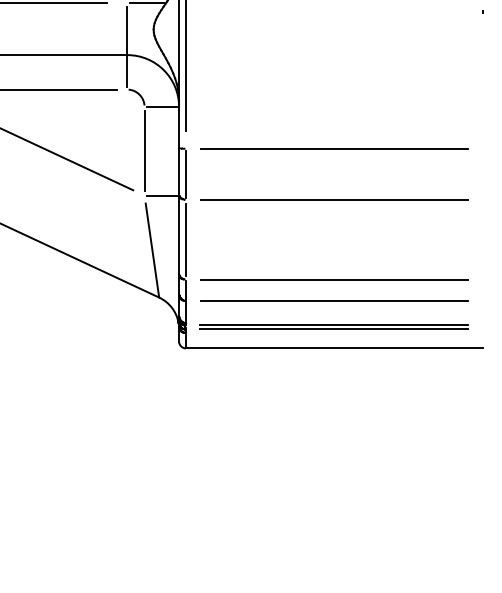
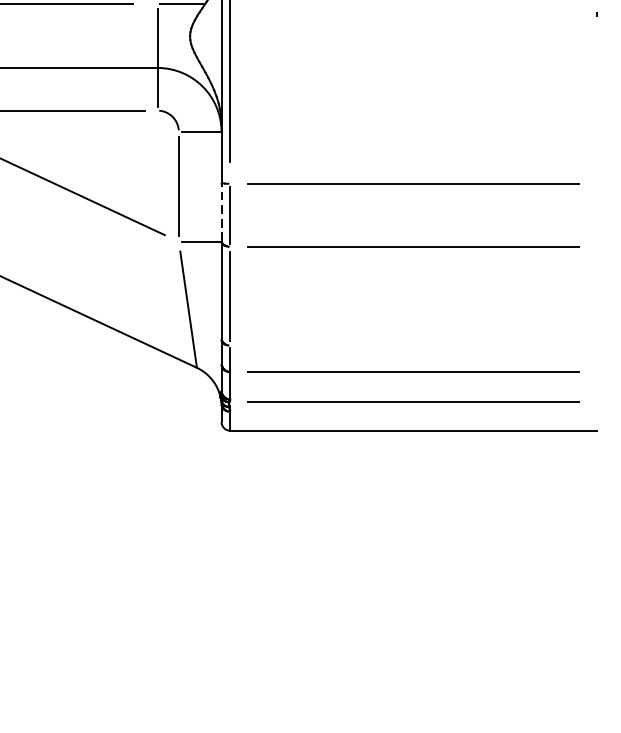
line: (179, 171) -> (222, 211), solid -> dashed
line: (333, 279) -> (412, 345), removed
line: (333, 329) -> (412, 407), removed

